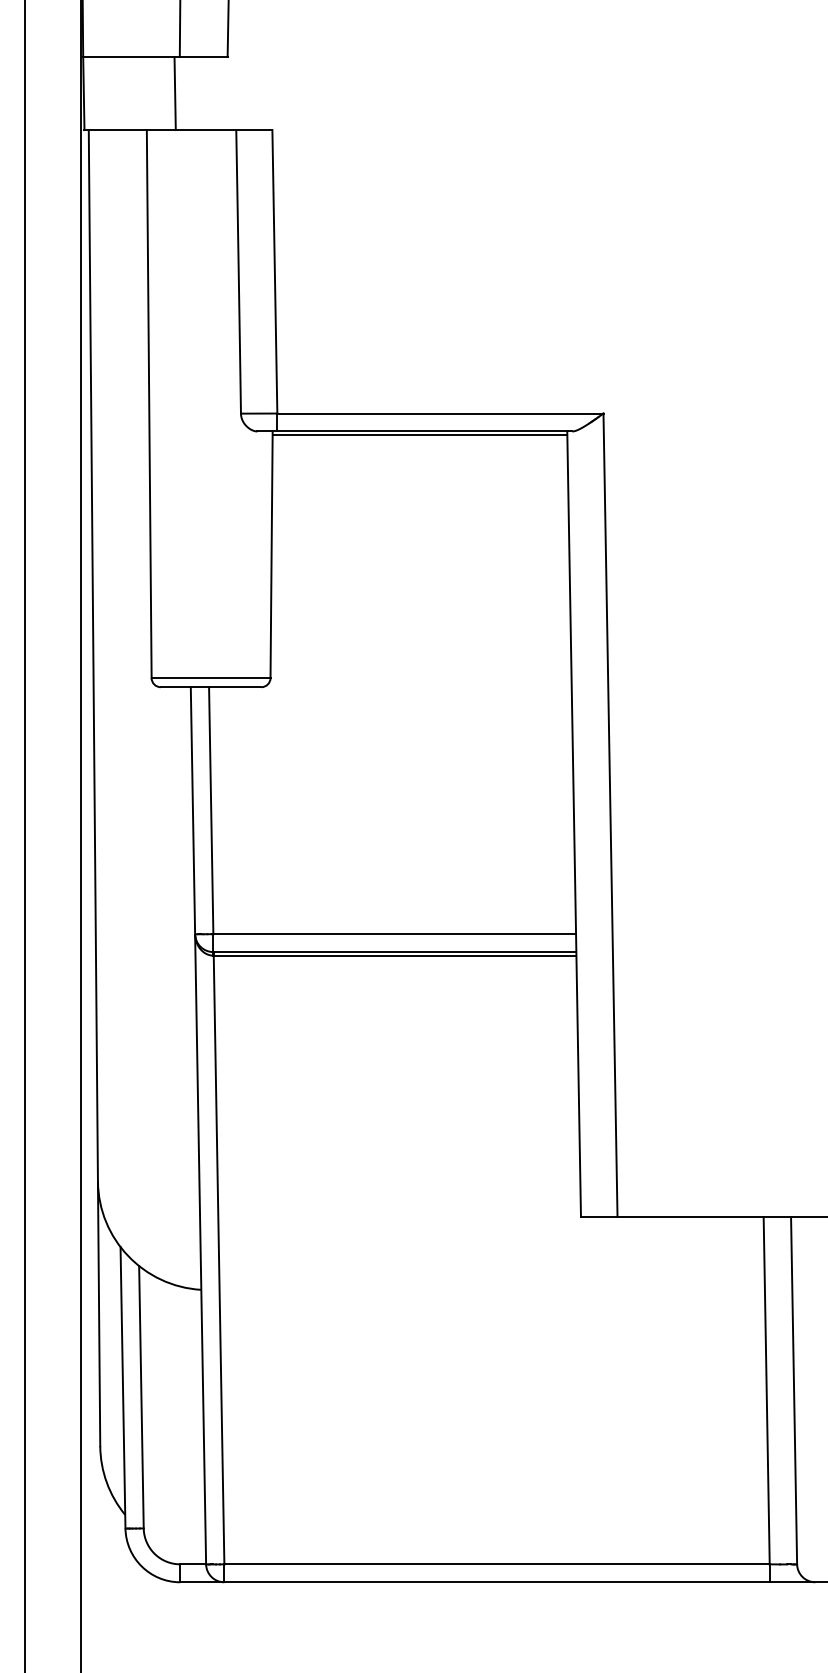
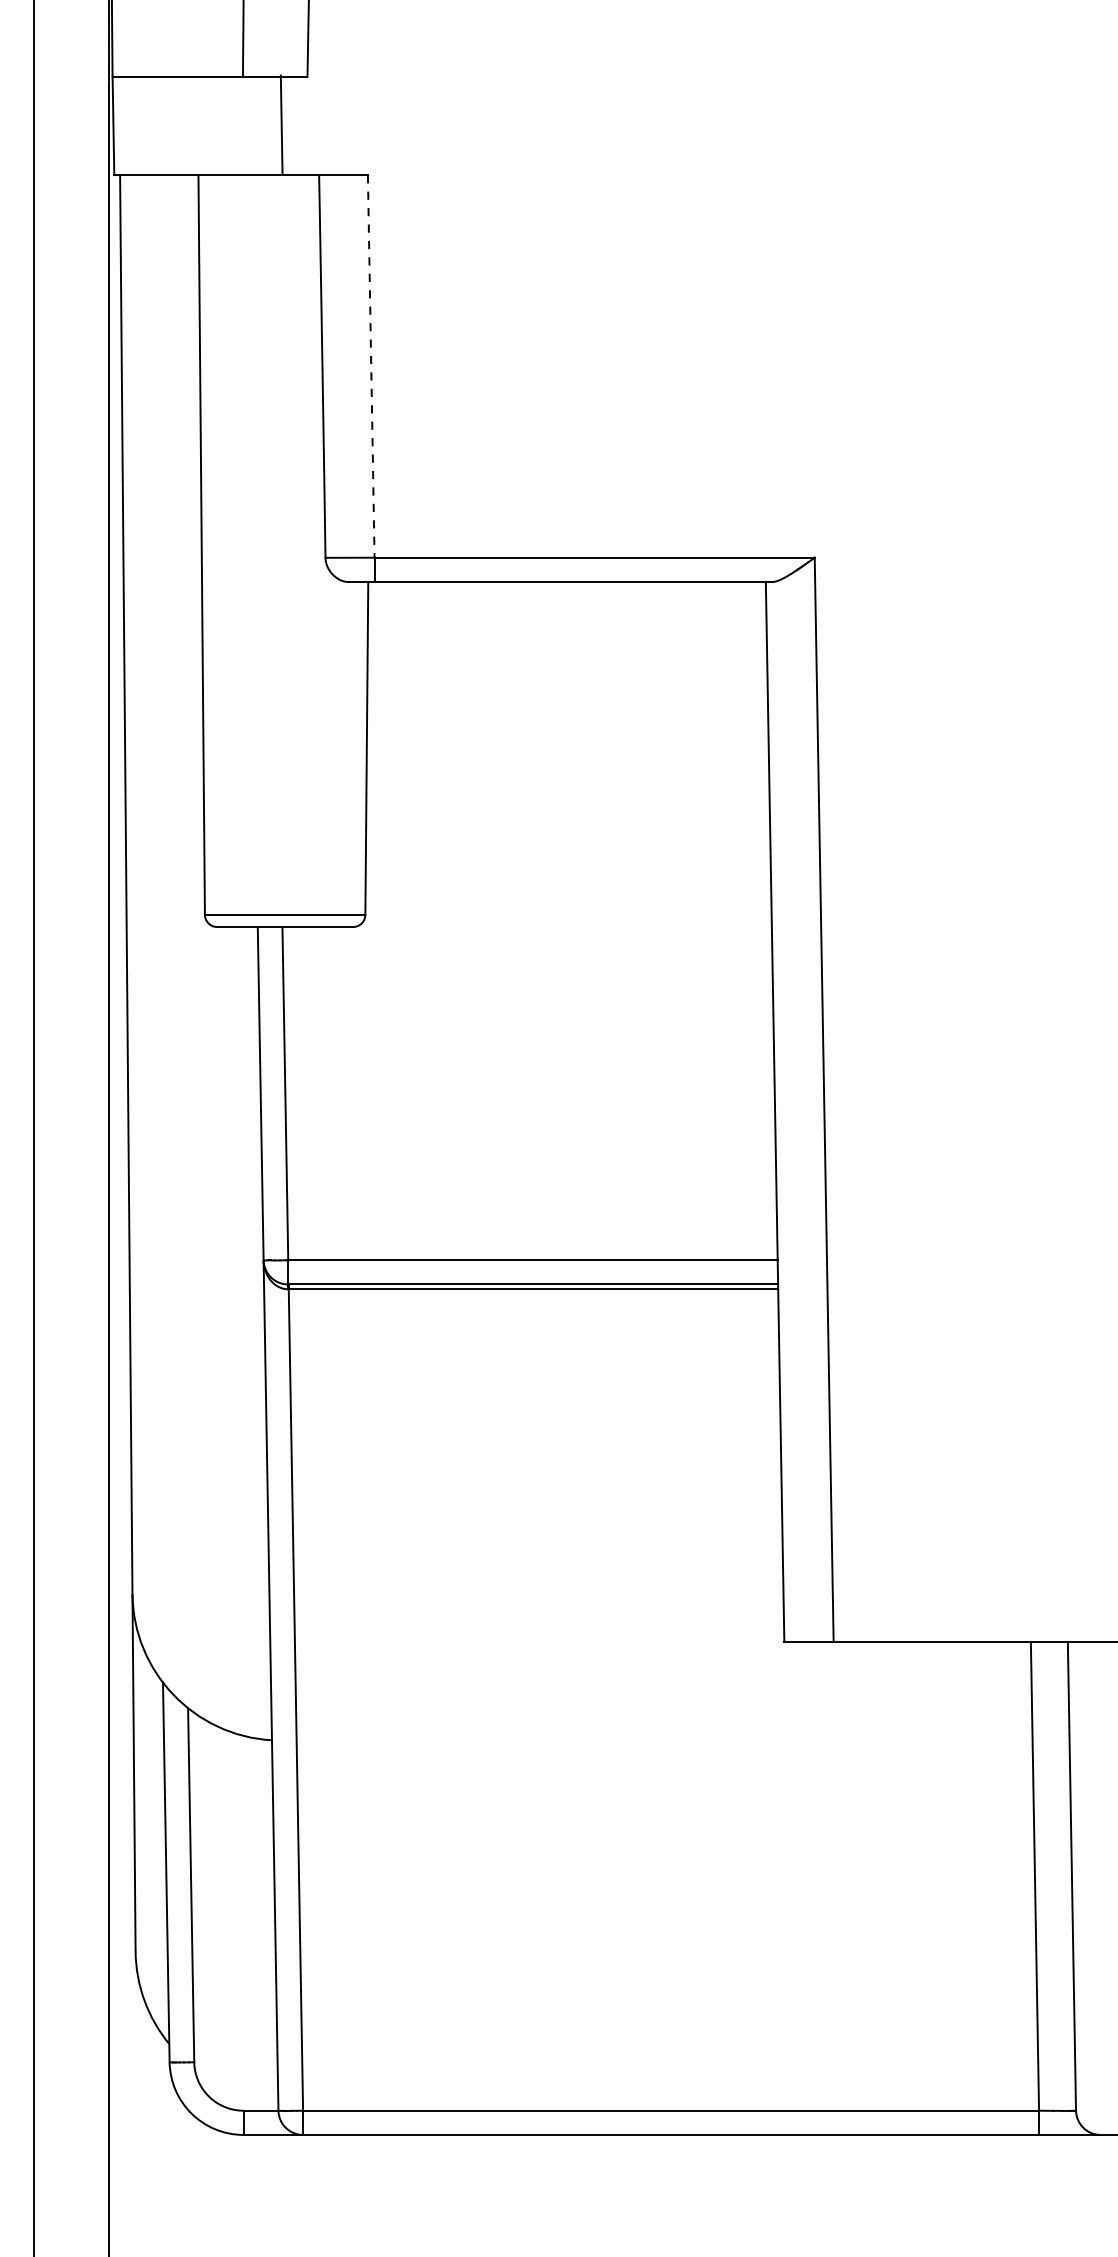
line: (175, 93) -> (281, 124), moved
line: (275, 271) -> (371, 366), solid -> dashed
line: (419, 434) -> (566, 586), removed

